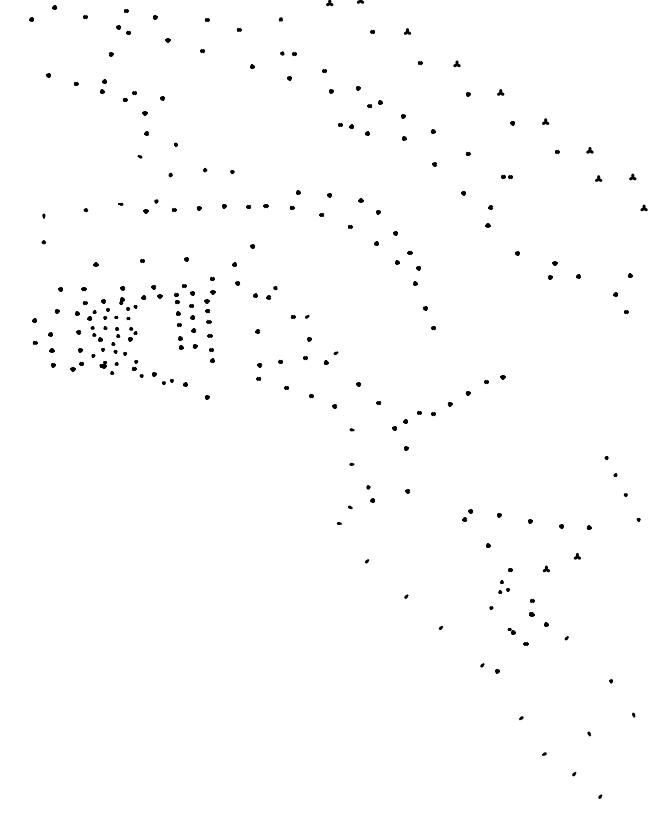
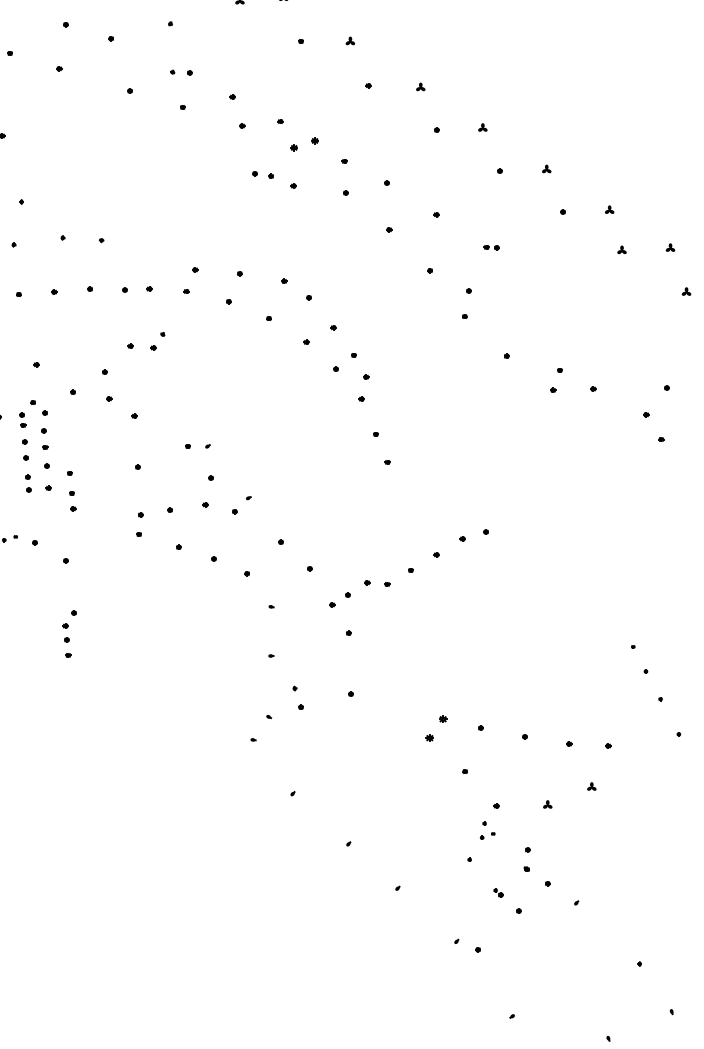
part: (374, 104) -> (303, 144), size x1.4
part: (271, 292) -> (157, 340), moved
part: (209, 306) -> (69, 633), moved
part: (467, 515) -> (435, 728), size x1.6

